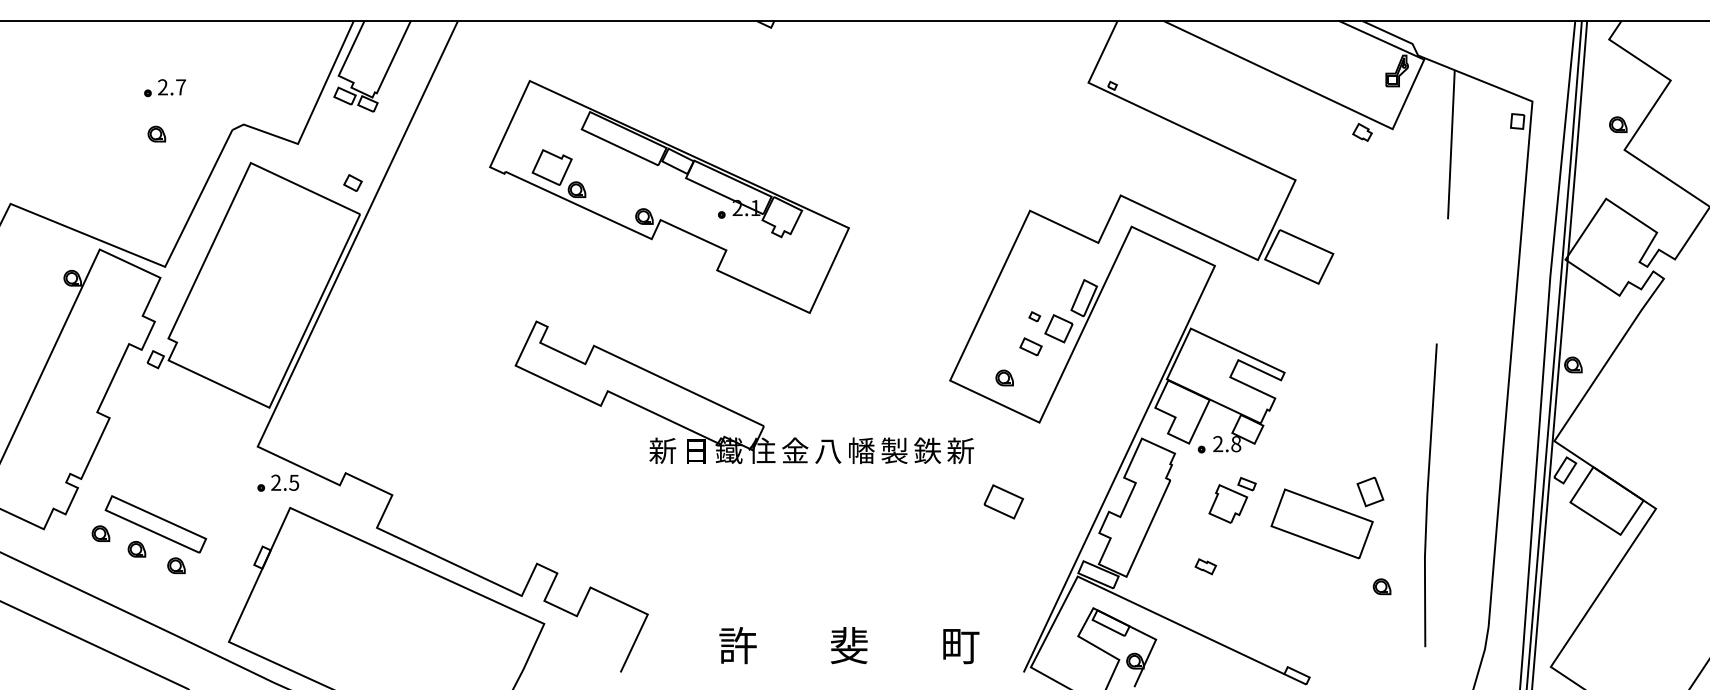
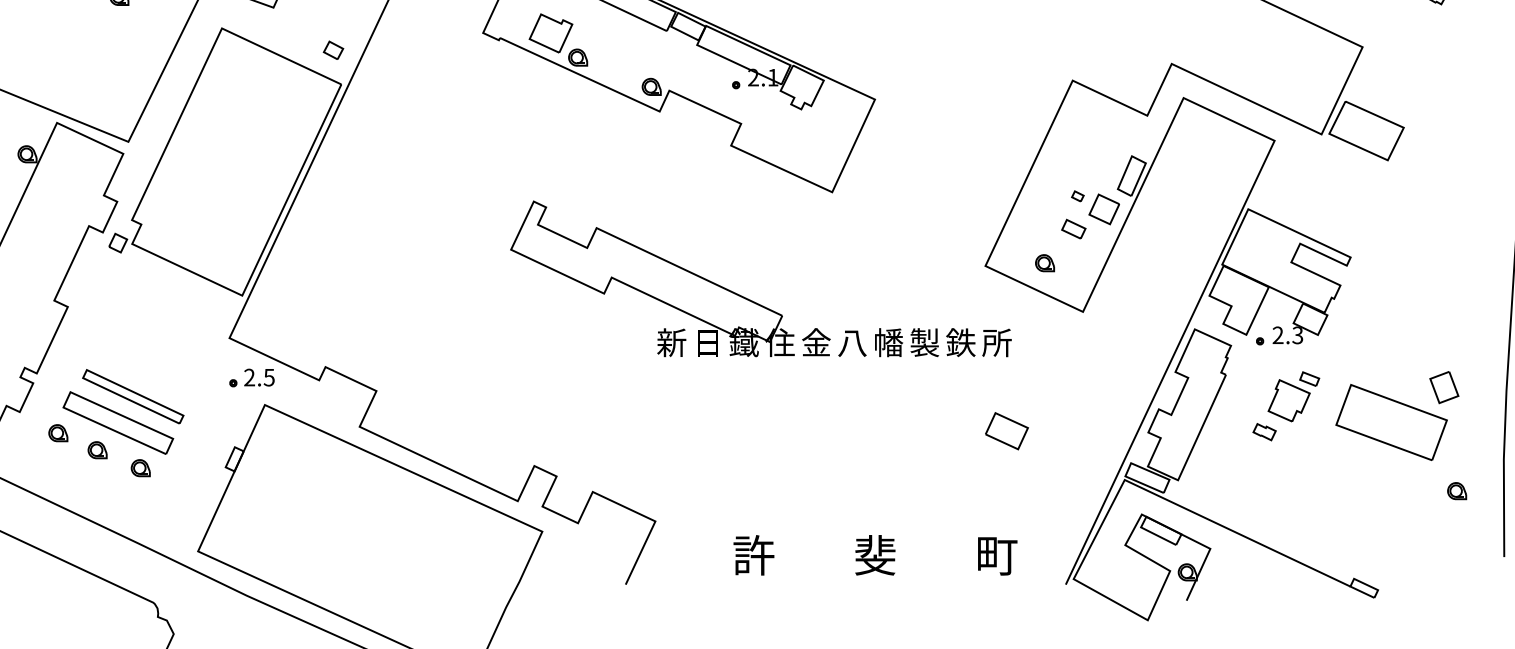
text: (1236, 444) -> (1298, 335), 2.8 -> 2.3
text: (960, 450) -> (996, 342), 新 -> 所
part: (169, 499) -> (133, 395), added
part: (1003, 501) -> (1006, 430), moved
part: (1205, 566) -> (1264, 431), moved

